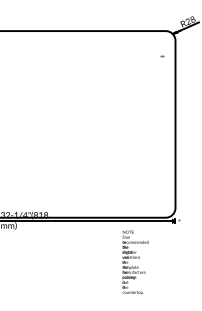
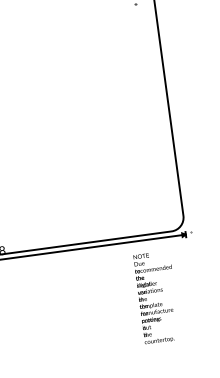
text: (135, 262) -> (157, 297), moved

